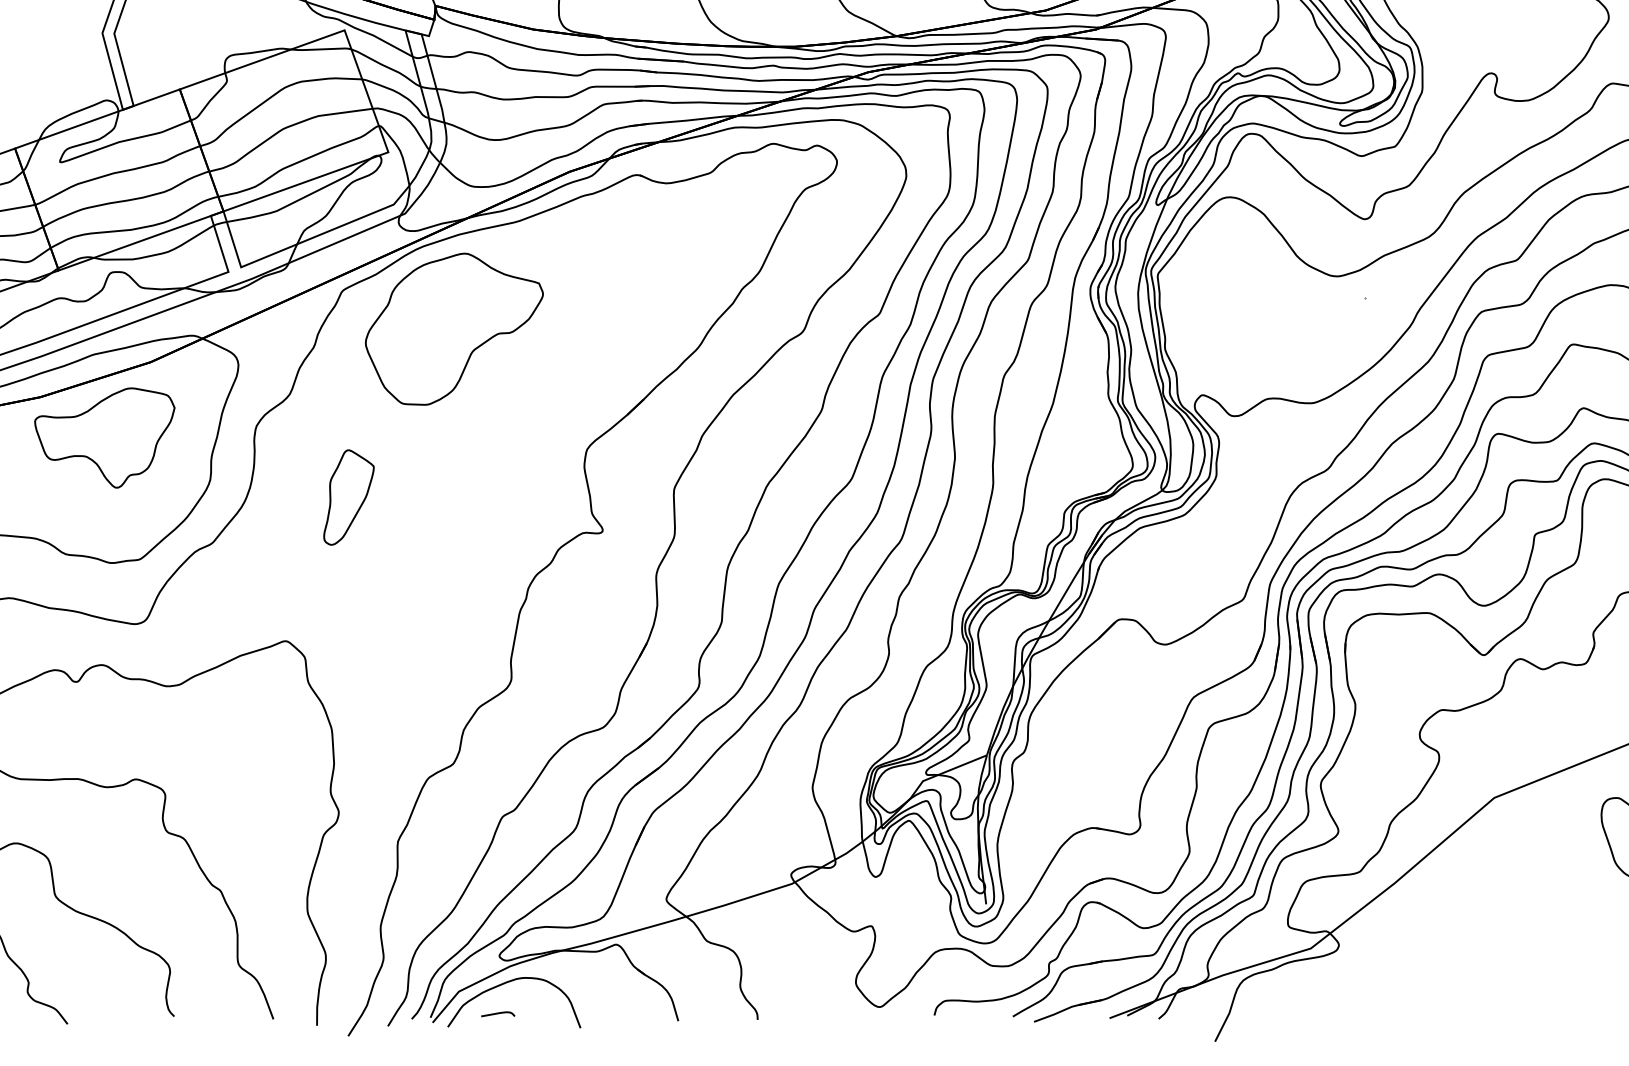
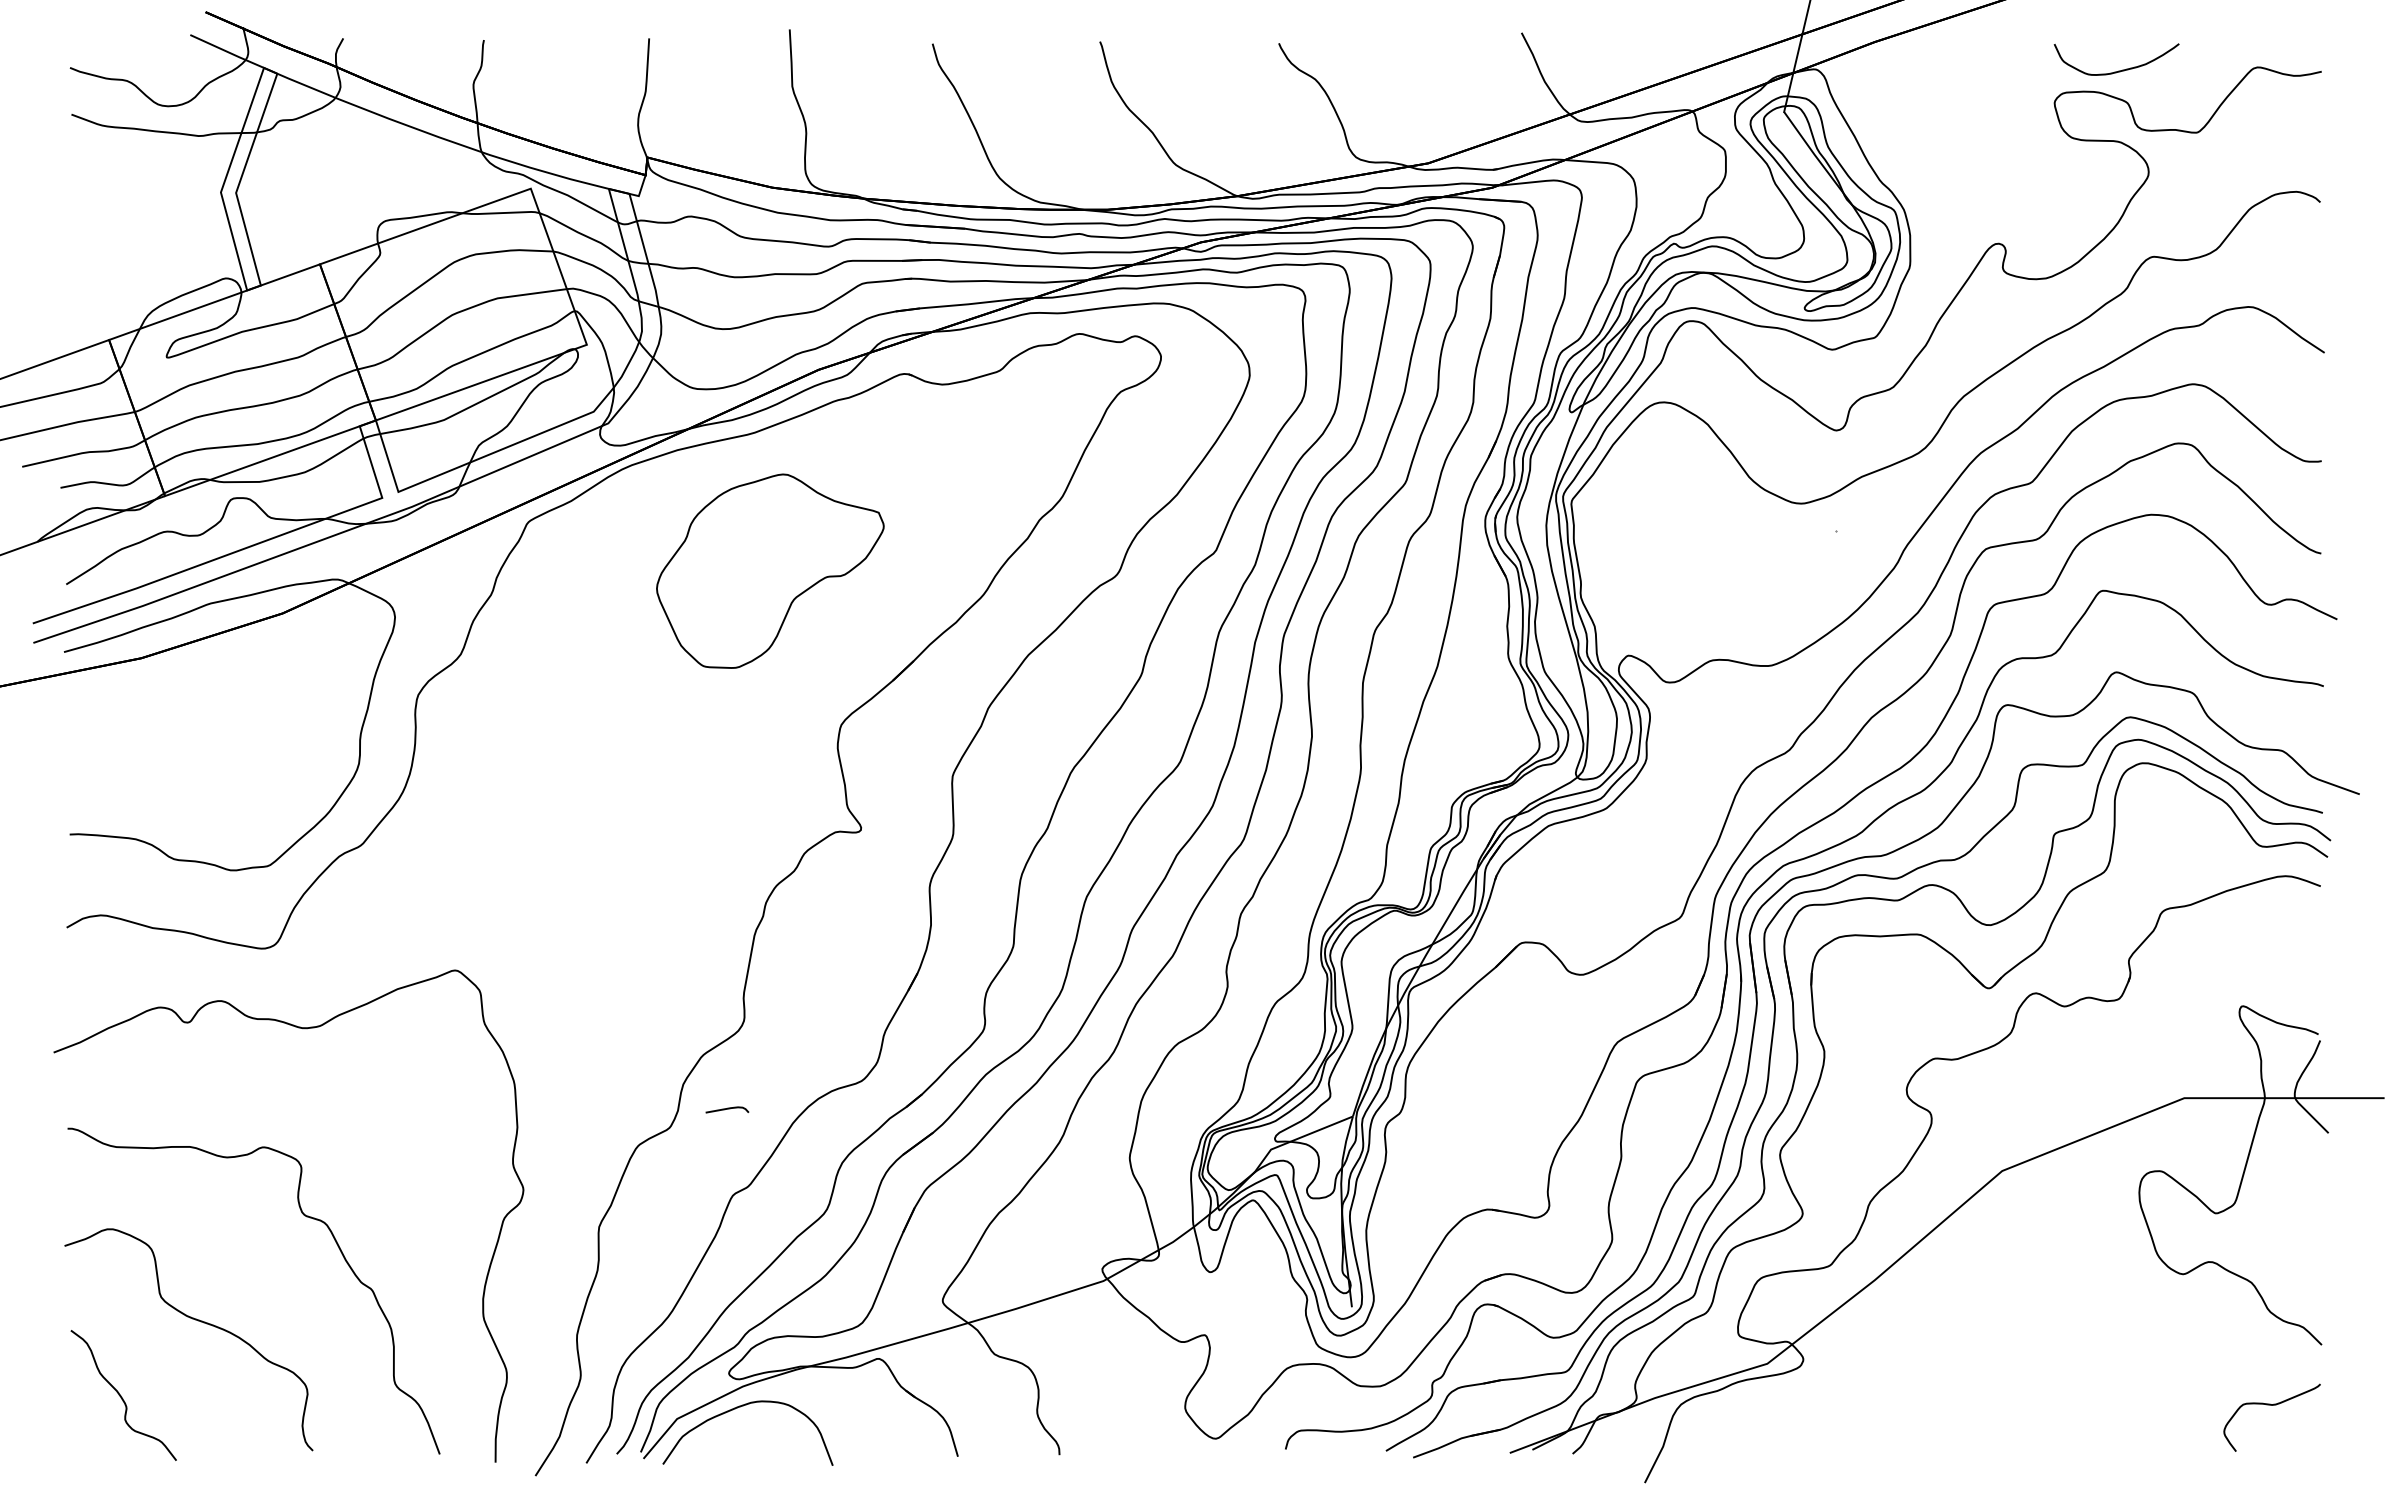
part: (454, 328) -> (770, 570), moved
part: (104, 438) -> (223, 710), removed
part: (349, 497) -> (536, 786), removed
curve: (498, 1013) -> (727, 1109), moved

